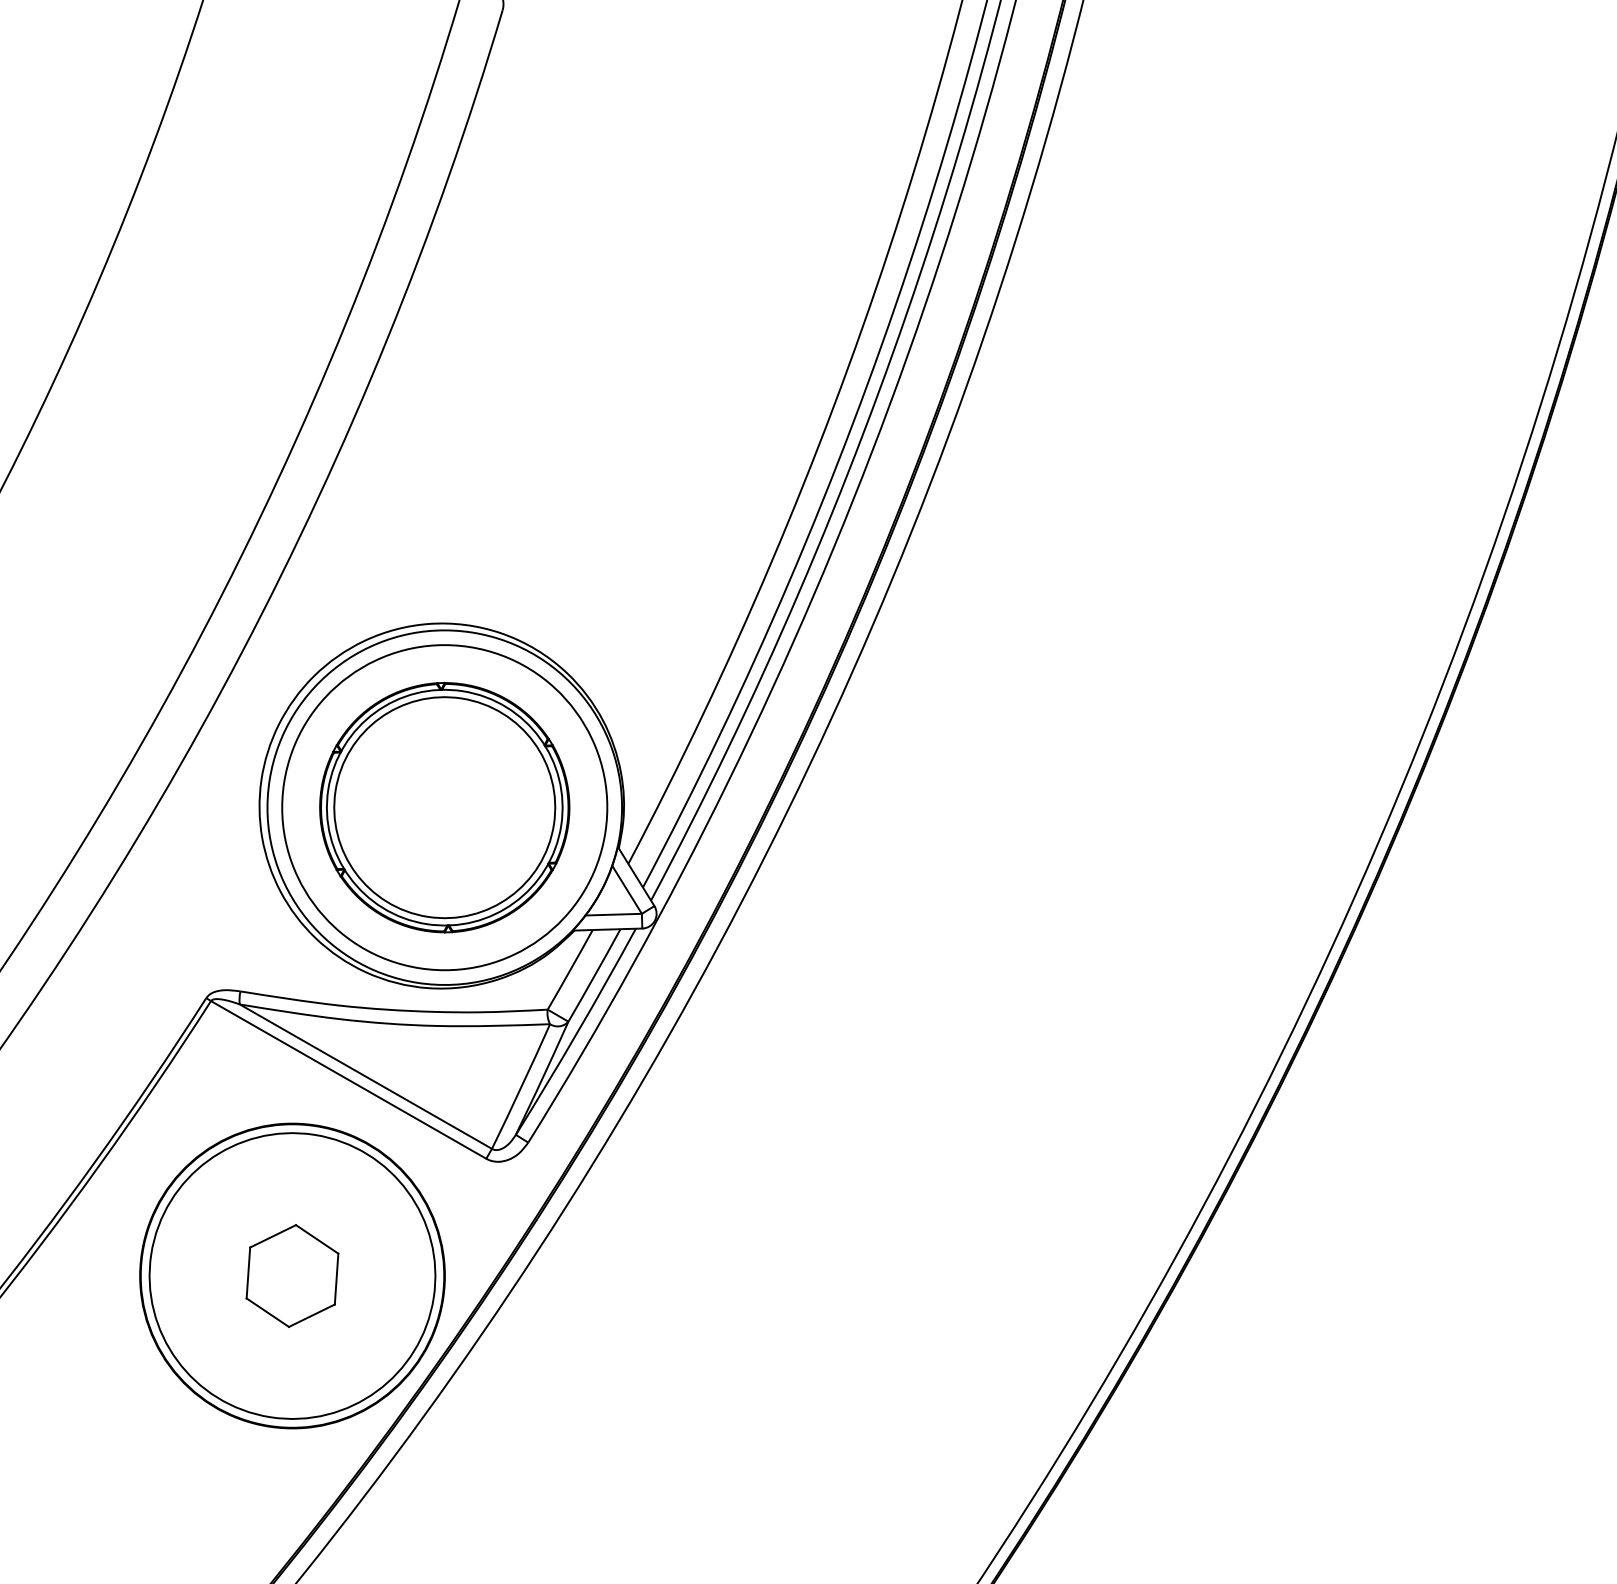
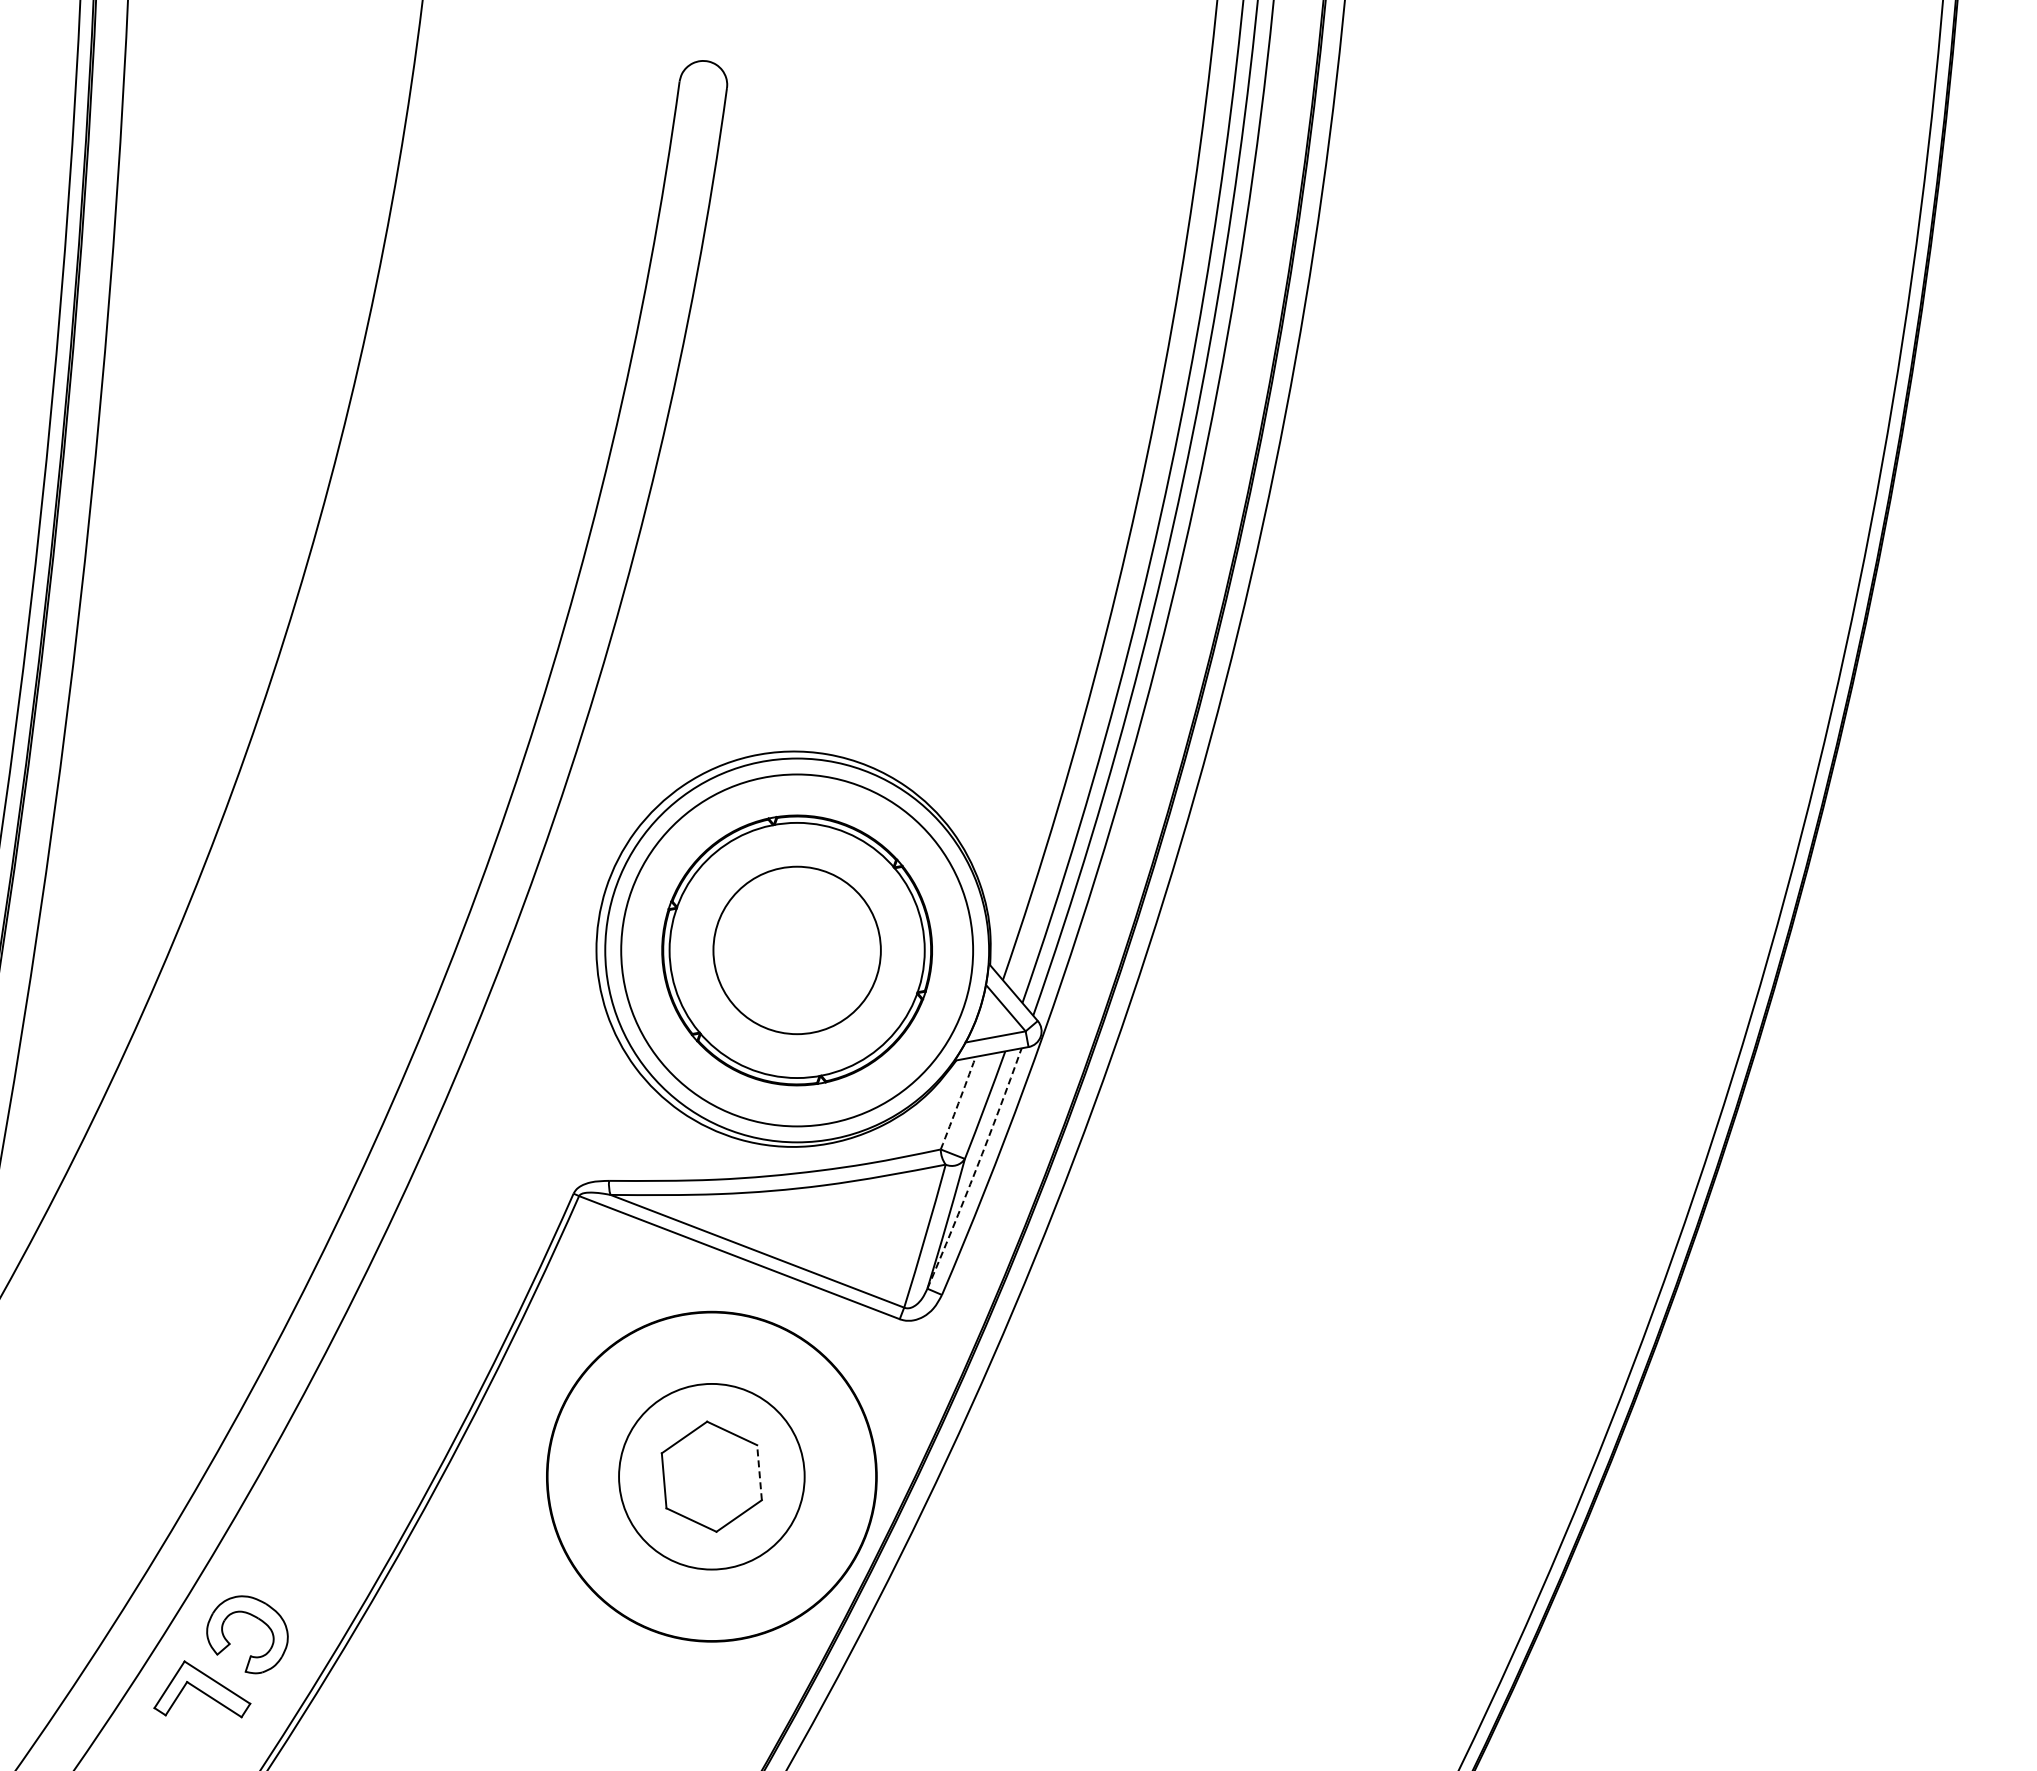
circle: (444, 807) -> (796, 950), size x0.7
arc: (570, 970) -> (958, 1103), solid -> dashed
arc: (577, 1032) -> (976, 1169), solid -> dashed
circle: (292, 1275) -> (711, 1476), size x0.6
line: (336, 1278) -> (759, 1472), solid -> dashed

